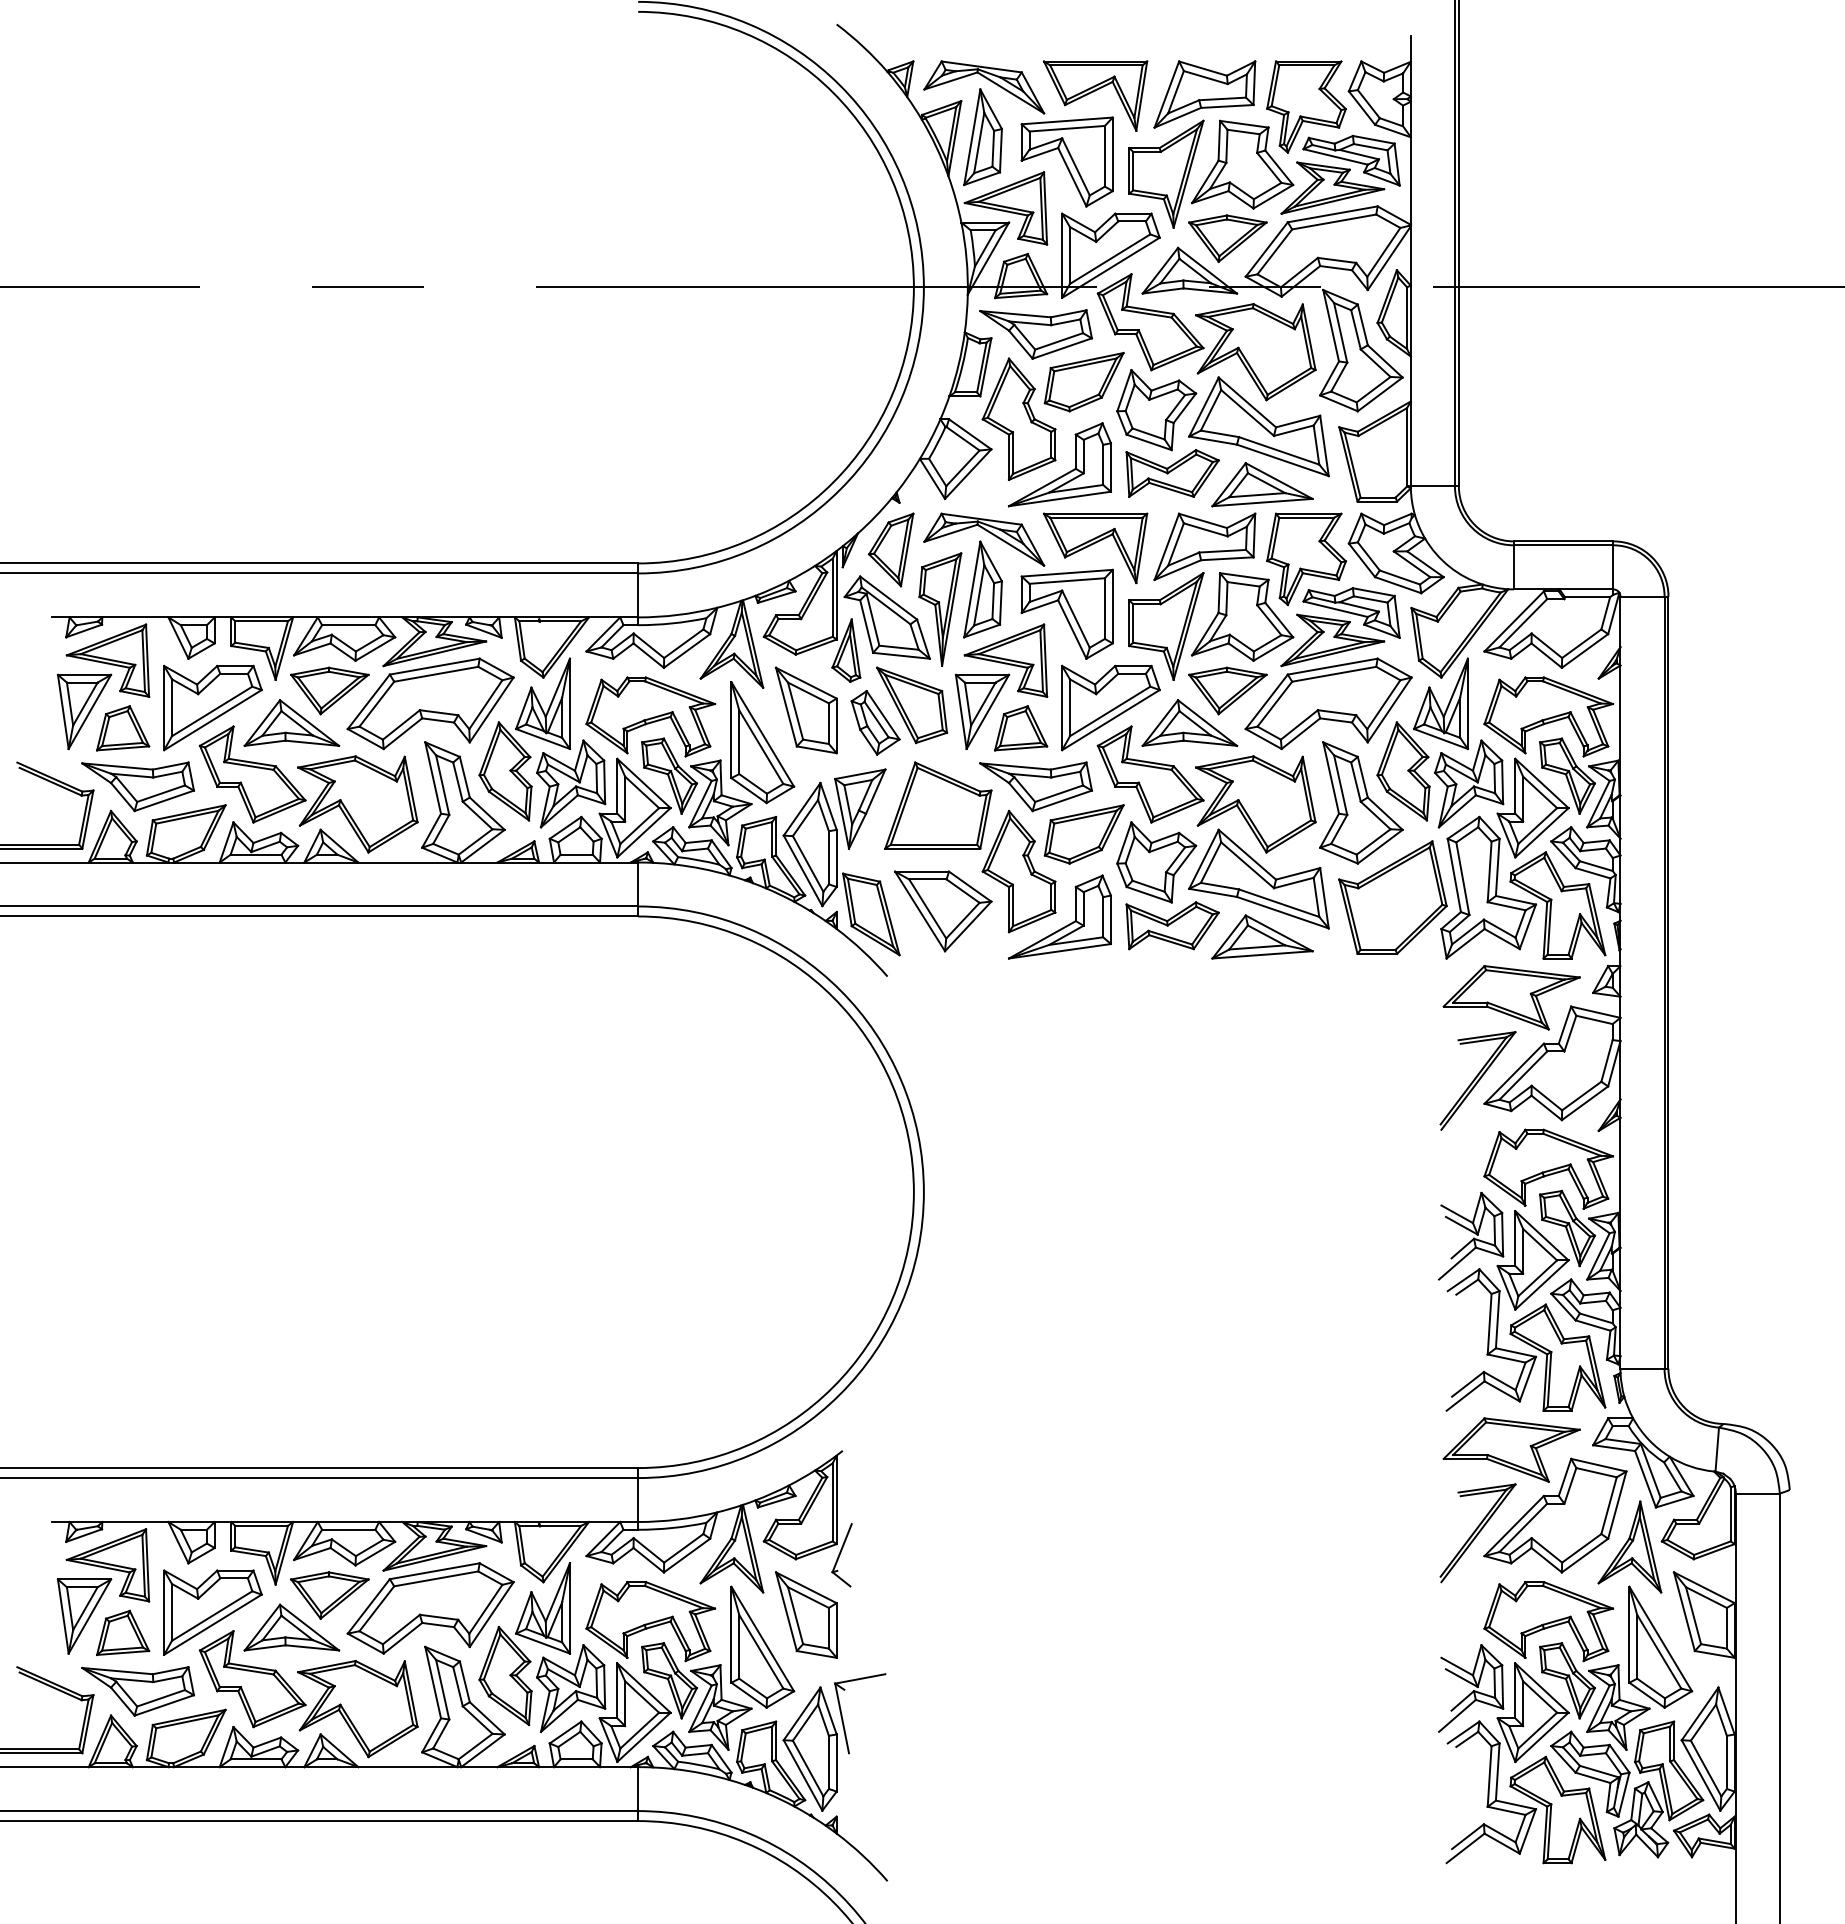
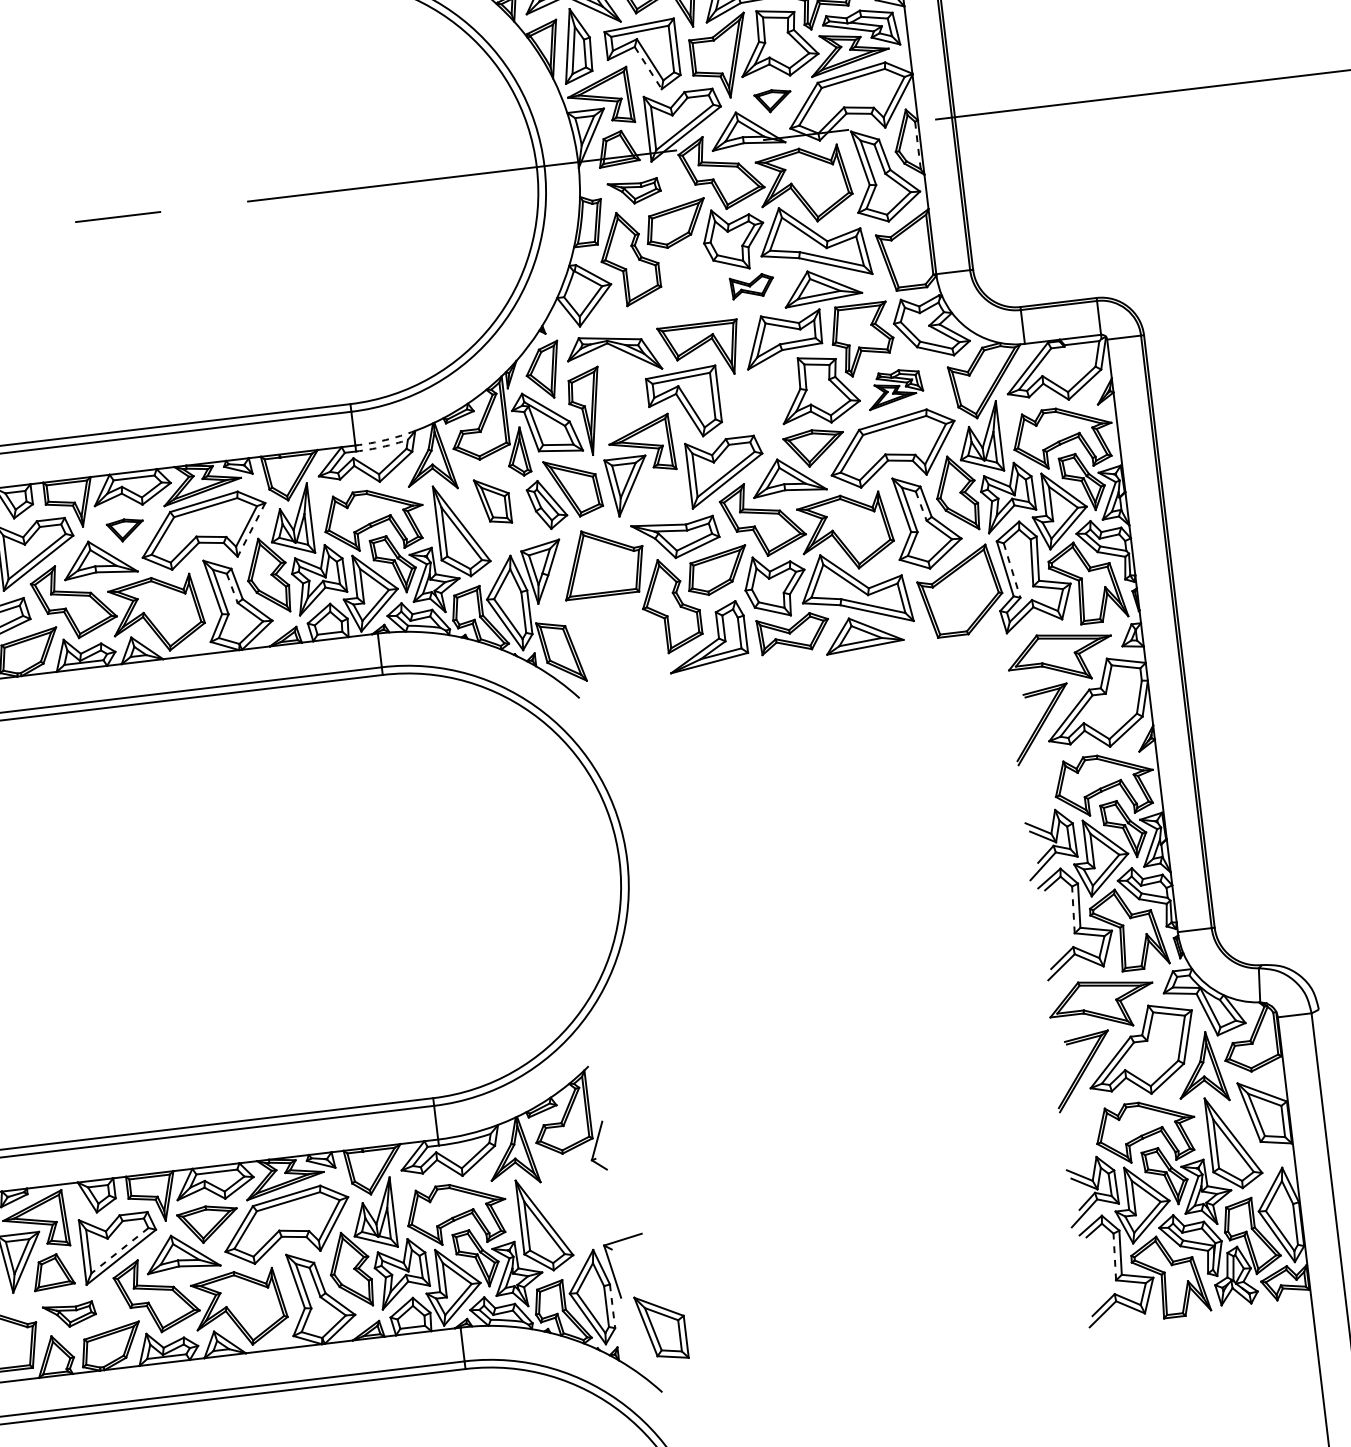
line: (1072, 177) -> (648, 68), solid -> dashed
part: (1227, 238) -> (772, 100), size x0.6
line: (1406, 318) -> (917, 145), solid -> dashed
part: (1035, 334) -> (634, 192), size x0.6
part: (1172, 473) -> (752, 286), size x0.6
part: (1063, 474) -> (668, 296), removed
part: (982, 589) -> (617, 392), removed
arc: (678, 614) -> (386, 439), solid -> dashed
arc: (672, 623) -> (382, 447), solid -> dashed
part: (1166, 626) -> (761, 404), removed
part: (1340, 627) -> (895, 389), size x0.6
part: (329, 690) -> (125, 529), size x0.6
line: (491, 710) -> (251, 530), solid -> dashed
part: (806, 710) -> (493, 501), size x0.7
part: (1021, 728) -> (659, 495), removed
line: (458, 782) -> (232, 588), solid -> dashed
line: (1356, 782) -> (921, 506), solid -> dashed
line: (1462, 878) -> (1011, 570), solid -> dashed
part: (943, 911) -> (616, 643), removed
line: (1489, 1323) -> (1073, 909), solid -> dashed
part: (805, 1614) -> (660, 1327), moved
line: (211, 1616) -> (119, 1251), solid -> dashed
part: (137, 1691) -> (69, 1315), size x0.6
line: (836, 1763) -> (612, 1306), solid -> dashed
line: (1489, 1776) -> (1114, 1256), solid -> dashed

